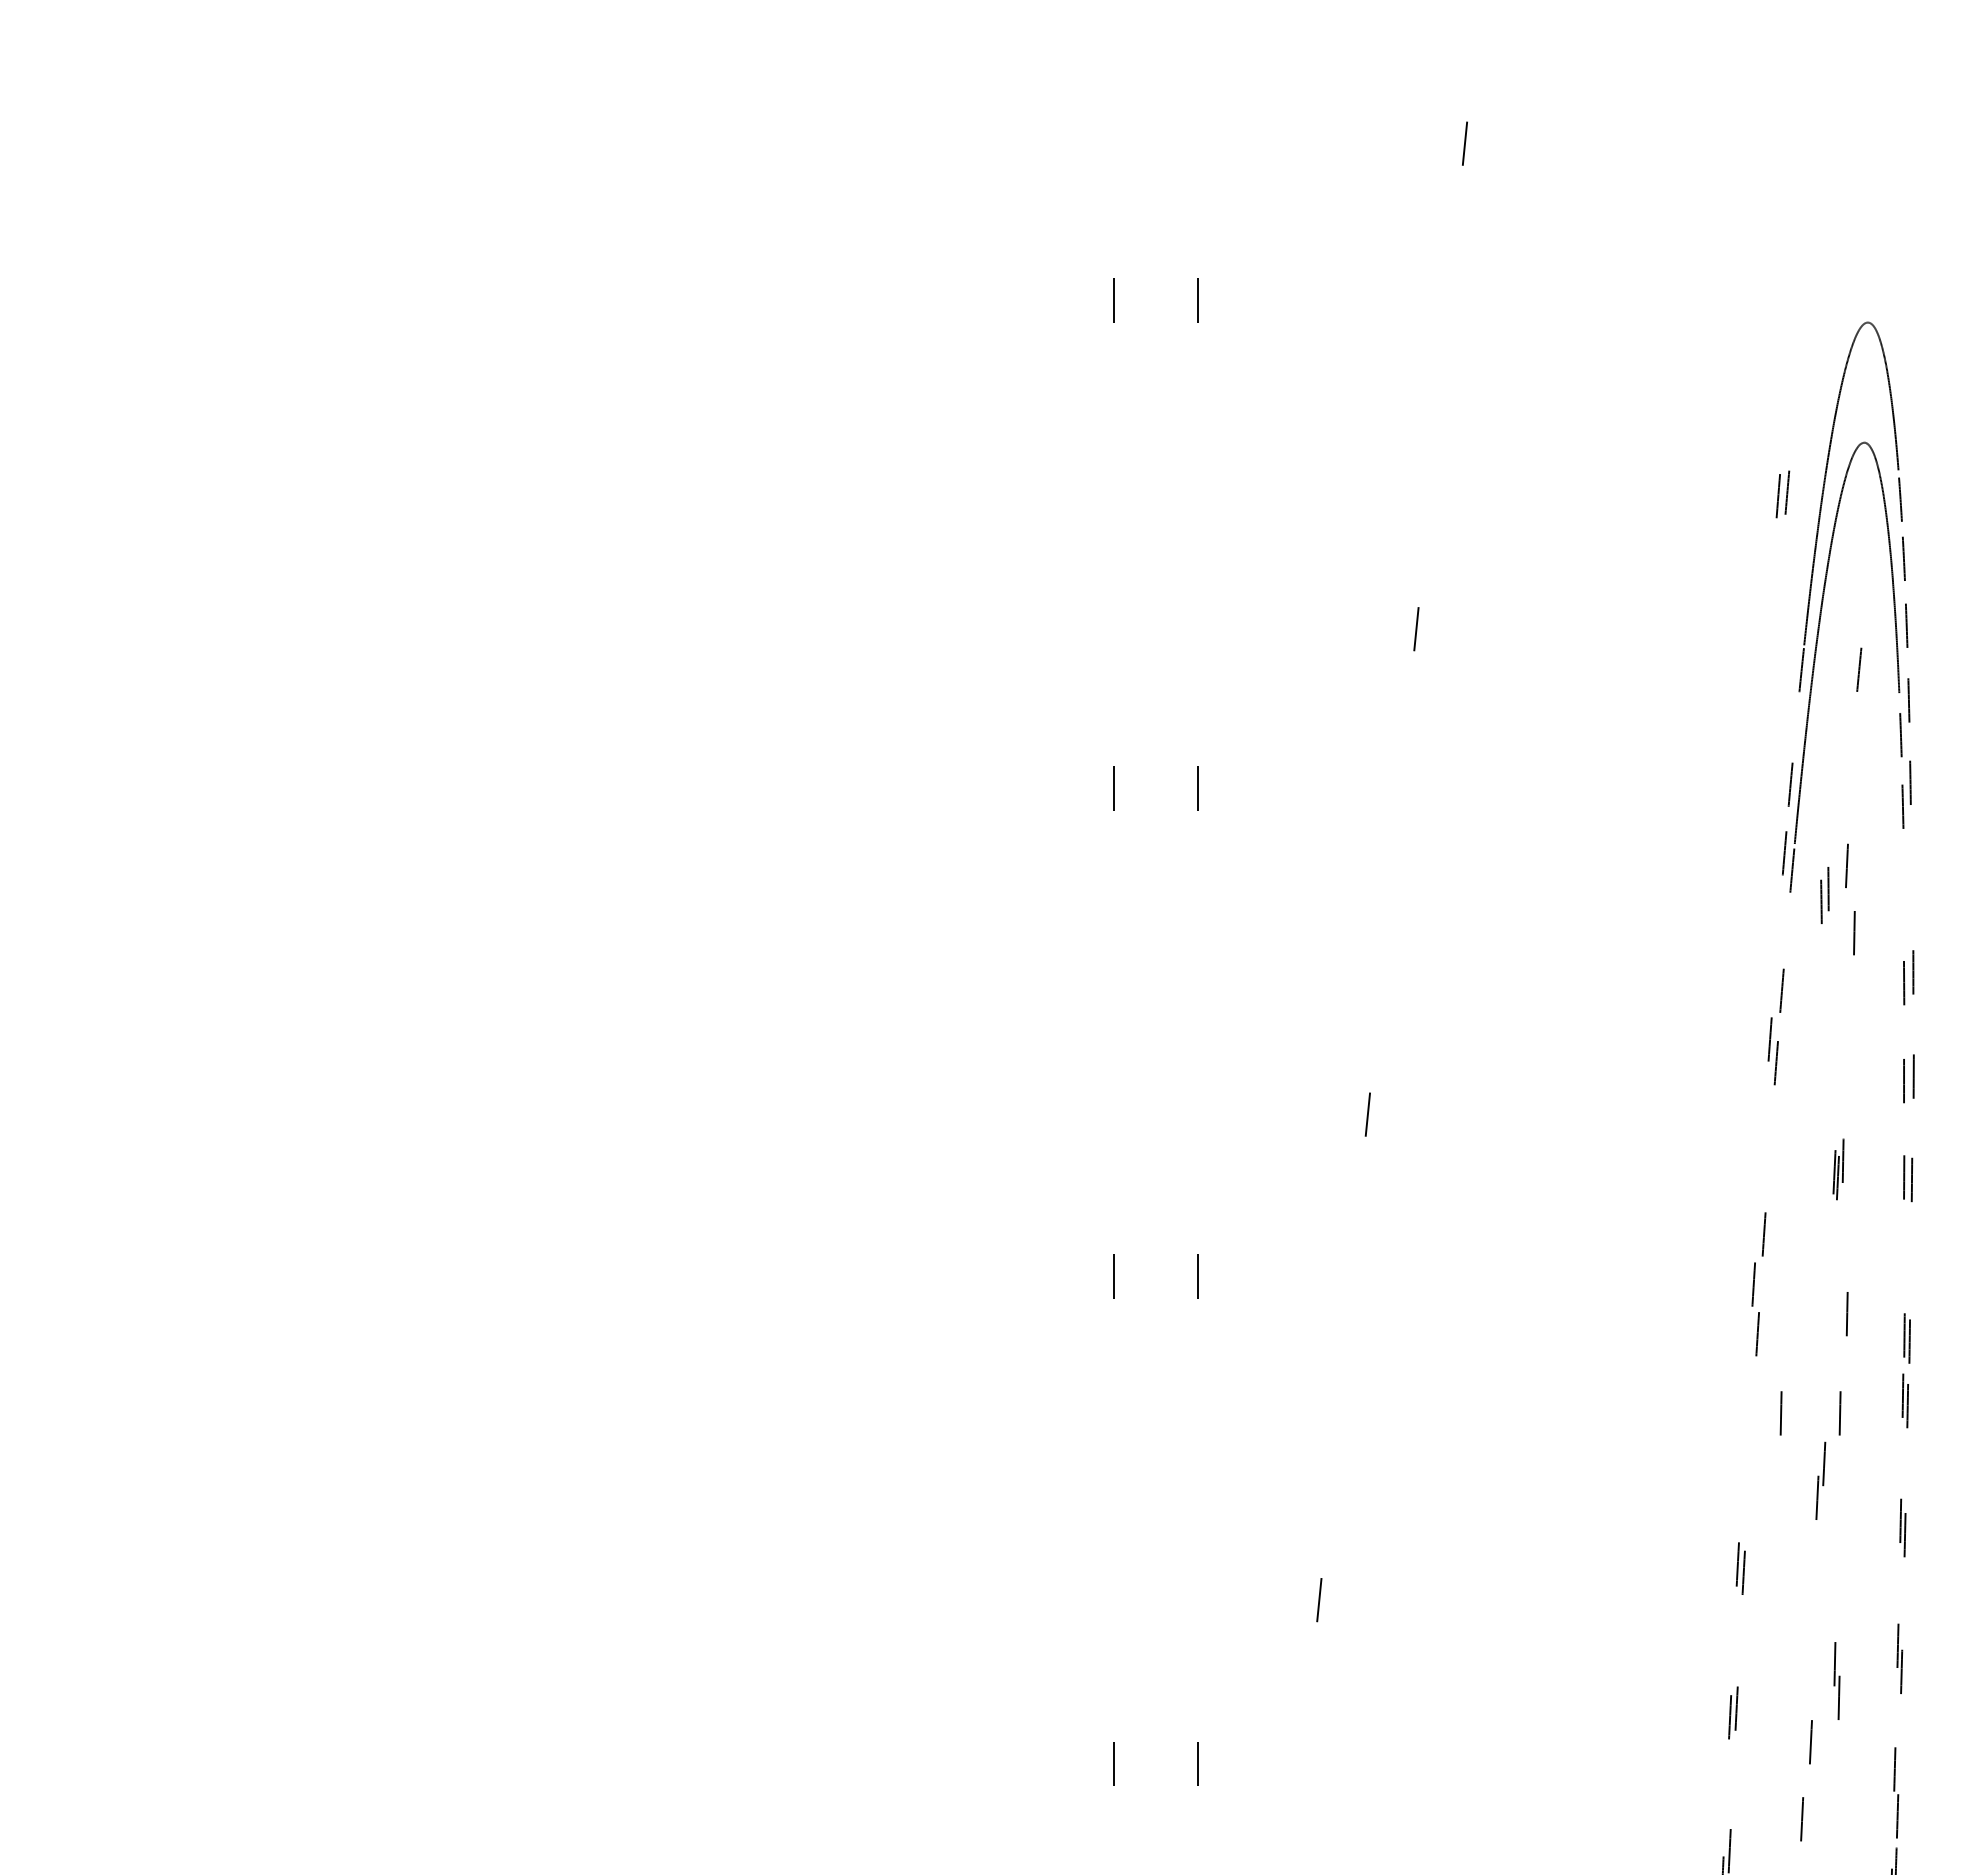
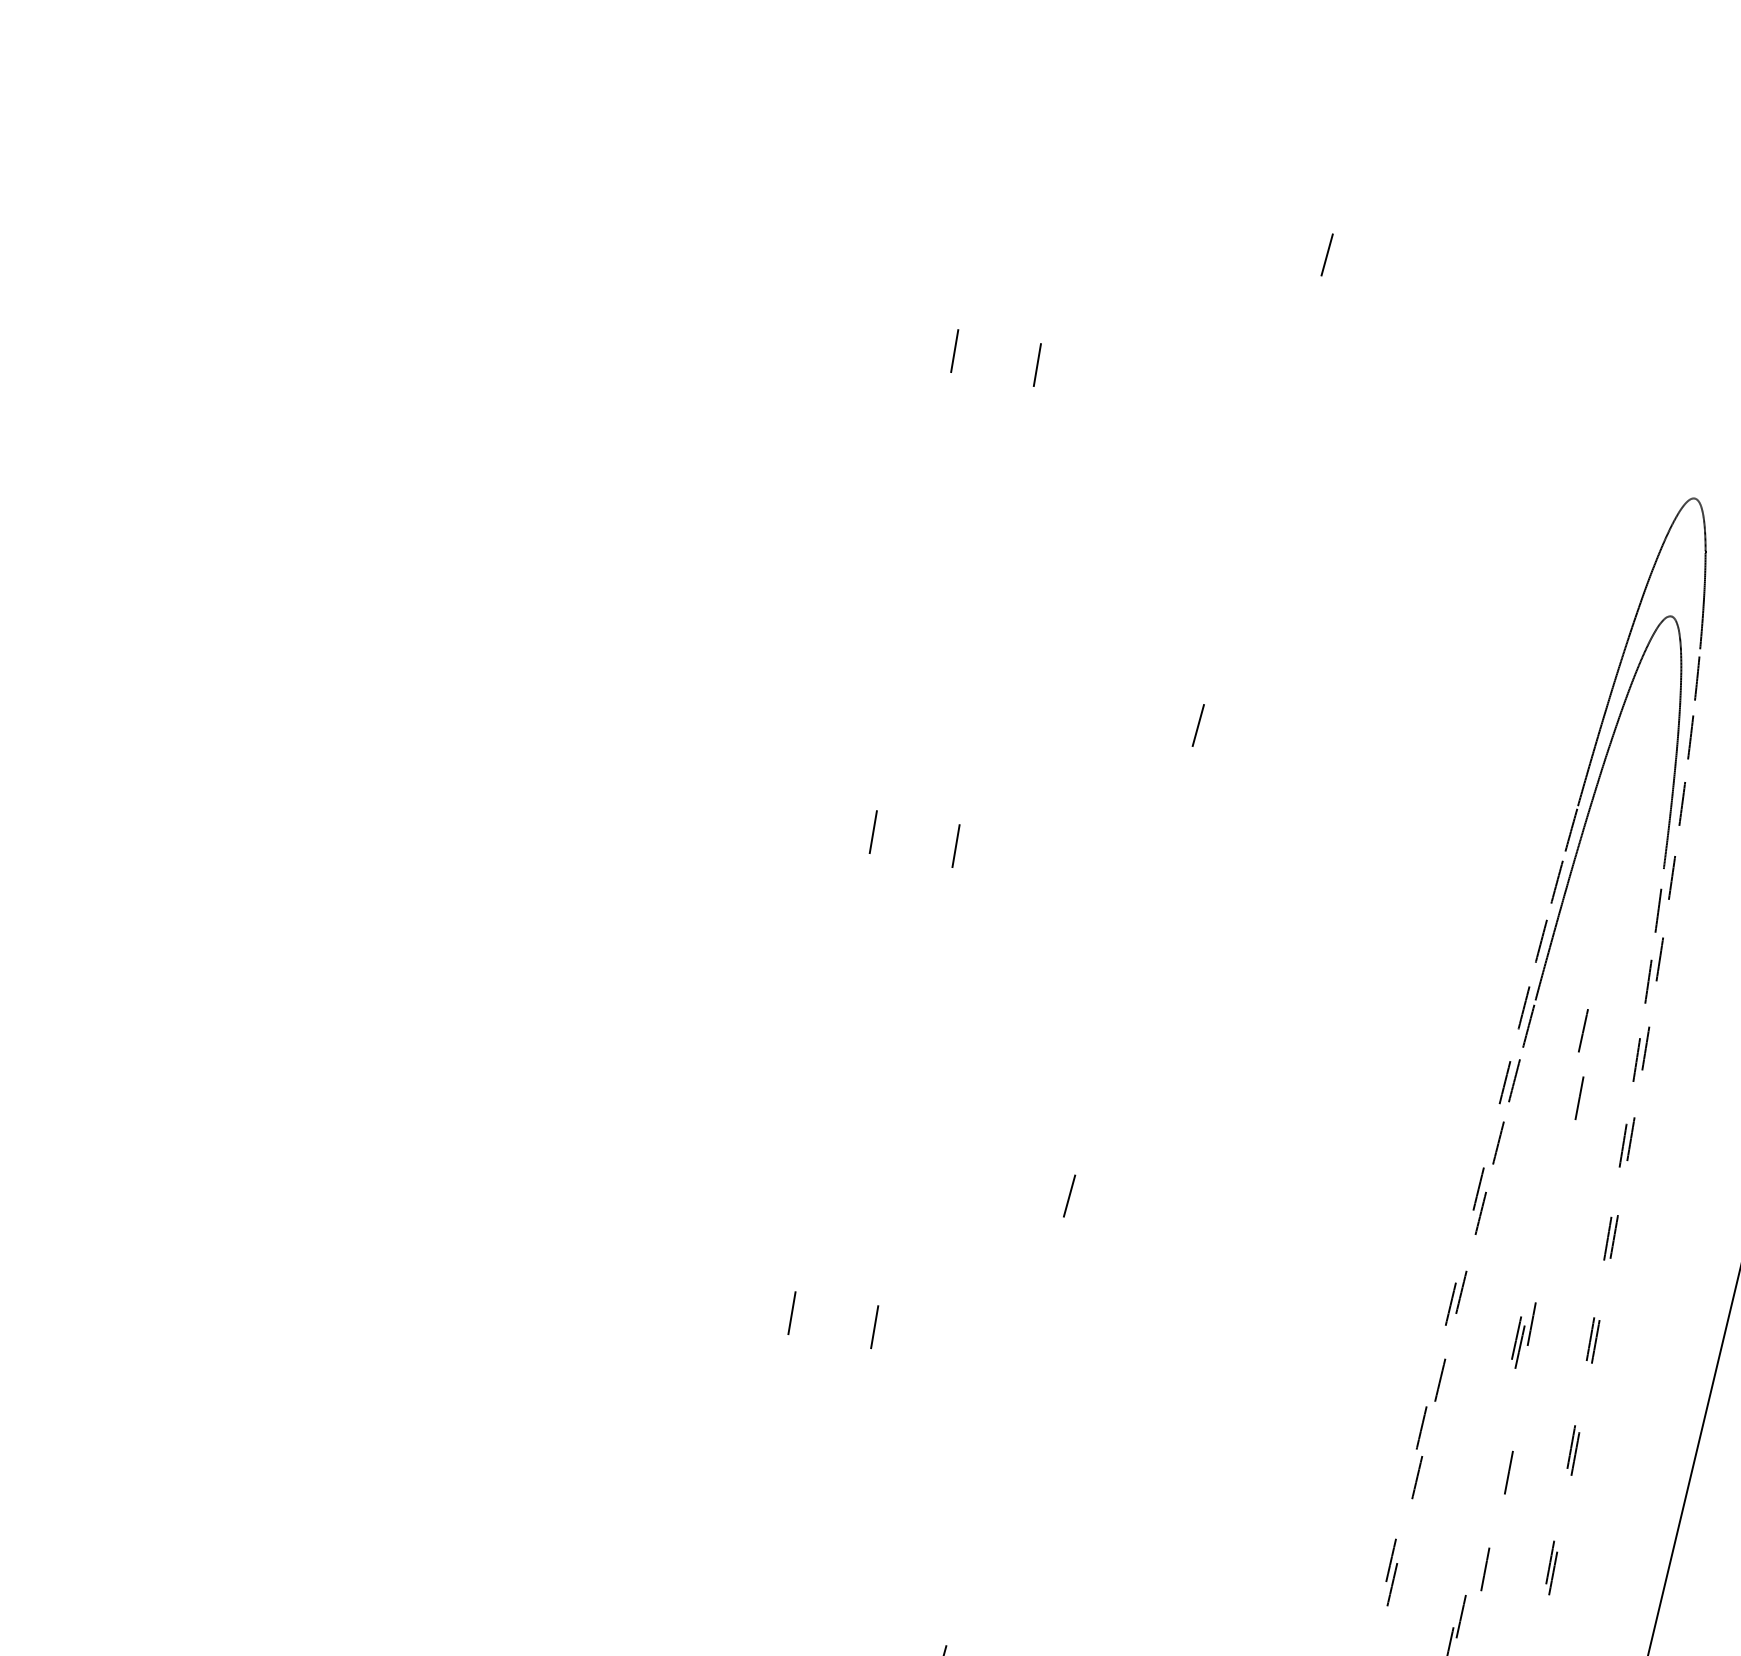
part: (1782, 494) -> (1509, 1081), moved
line: (1859, 669) -> (1557, 881), moved
part: (1824, 895) -> (1640, 1054), moved
part: (1908, 968) -> (1626, 1142), size x0.71
part: (1908, 1065) -> (1610, 1237), size x0.62
part: (1765, 1150) -> (1455, 1297), added
part: (1908, 1169) -> (1593, 1340), size x0.71
part: (1838, 1175) -> (1523, 1334), size x1.43
part: (1906, 1338) -> (1572, 1450), moved
line: (1780, 1413) -> (1426, 1559), removed
part: (1748, 1431) -> (1391, 1571), added

